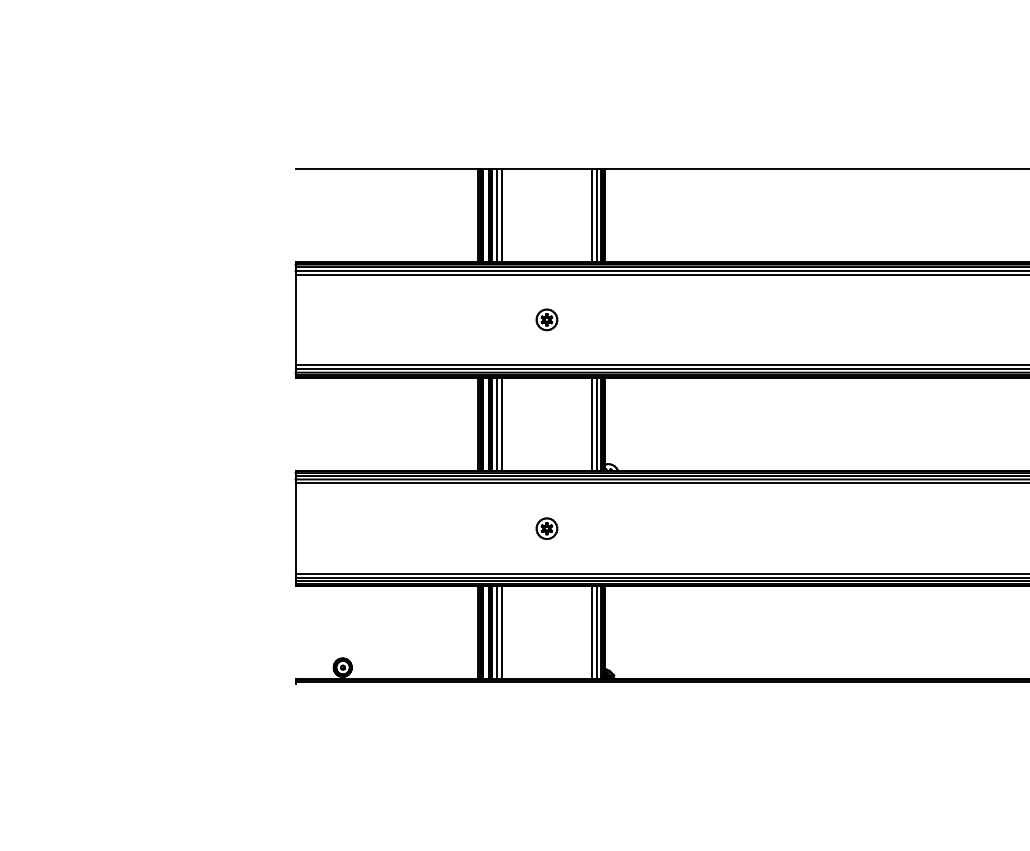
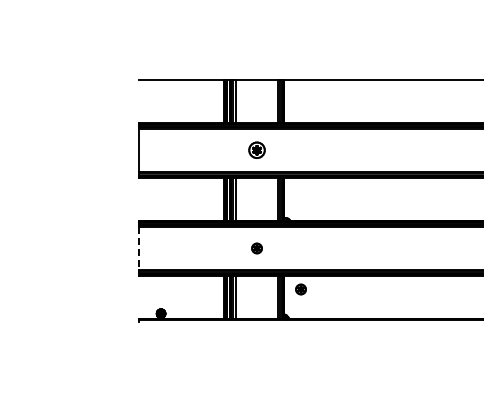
part: (545, 320) -> (256, 150), size x1.6
line: (294, 528) -> (138, 248), solid -> dashed
part: (639, 615) -> (300, 289), added

